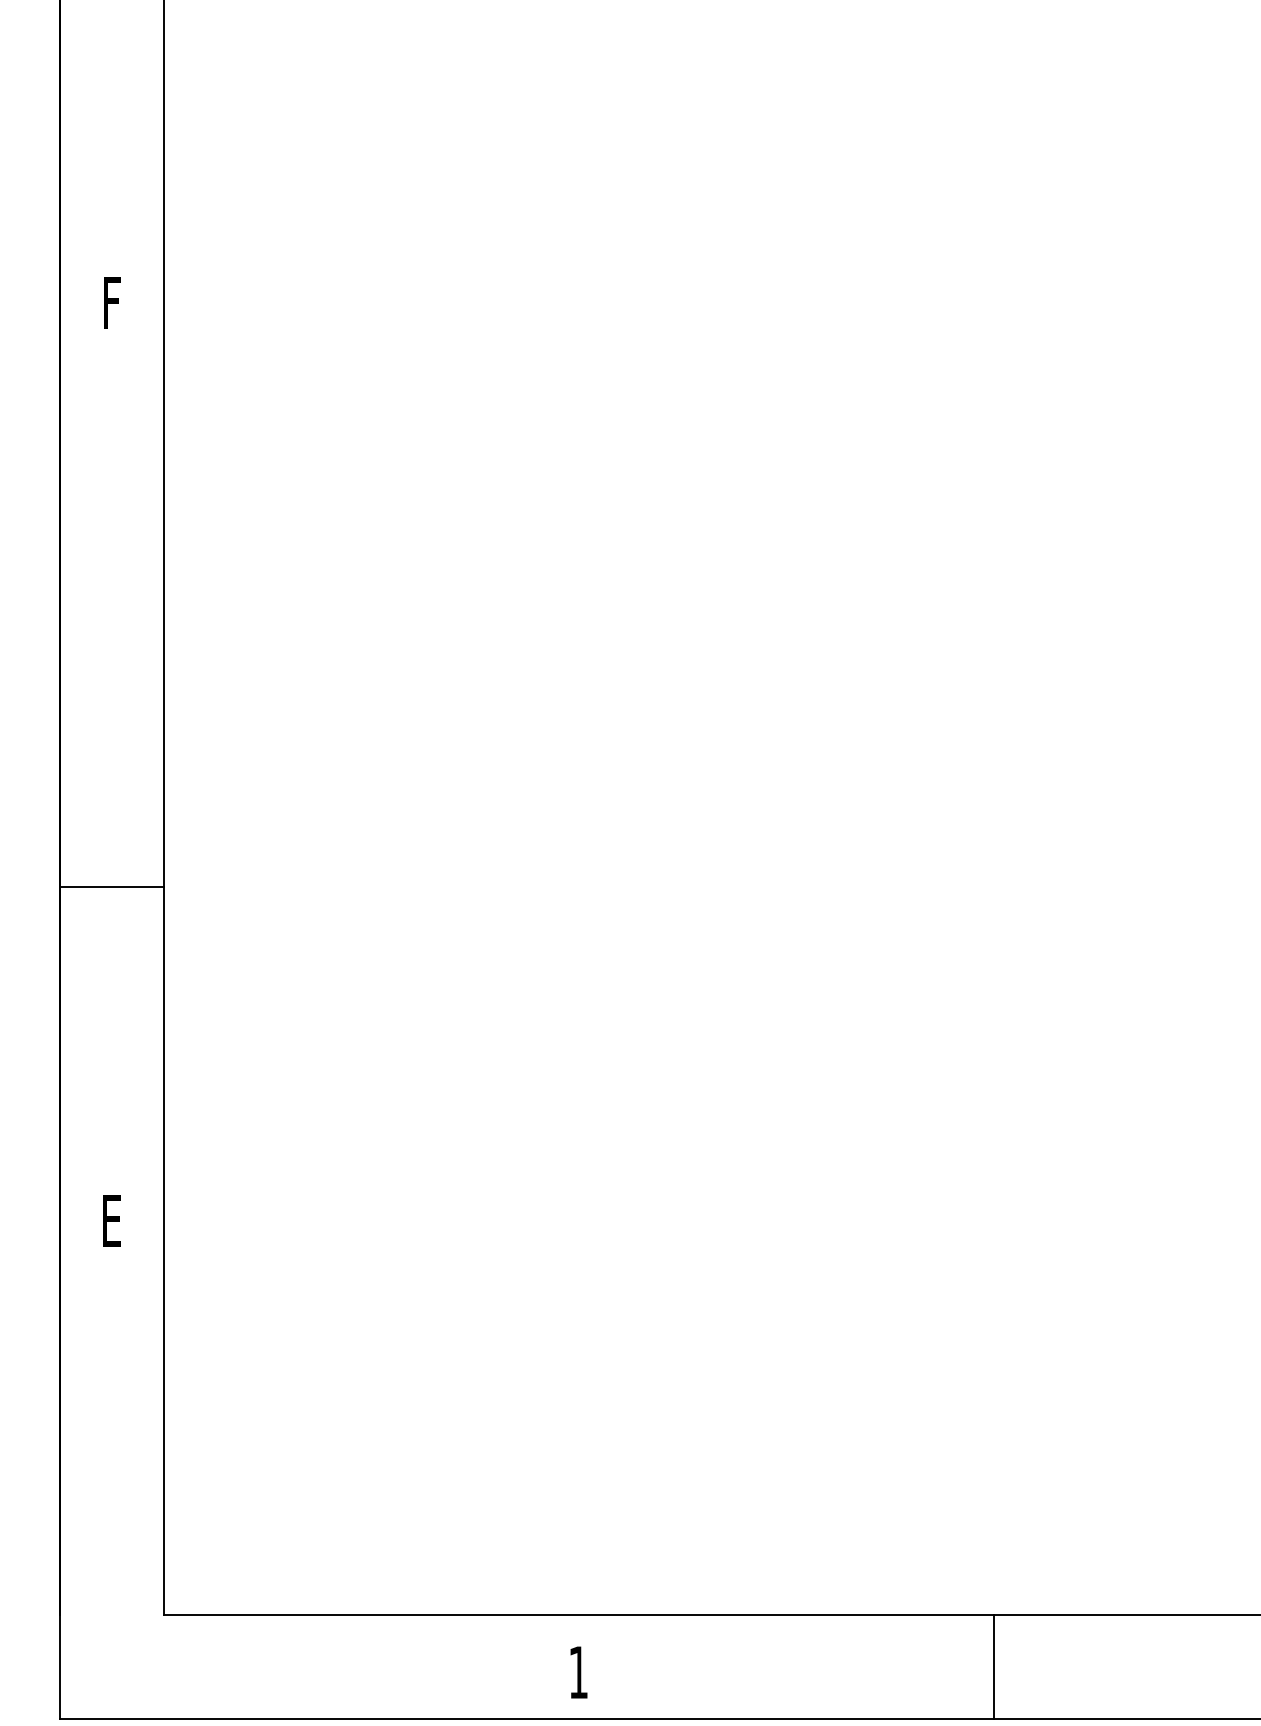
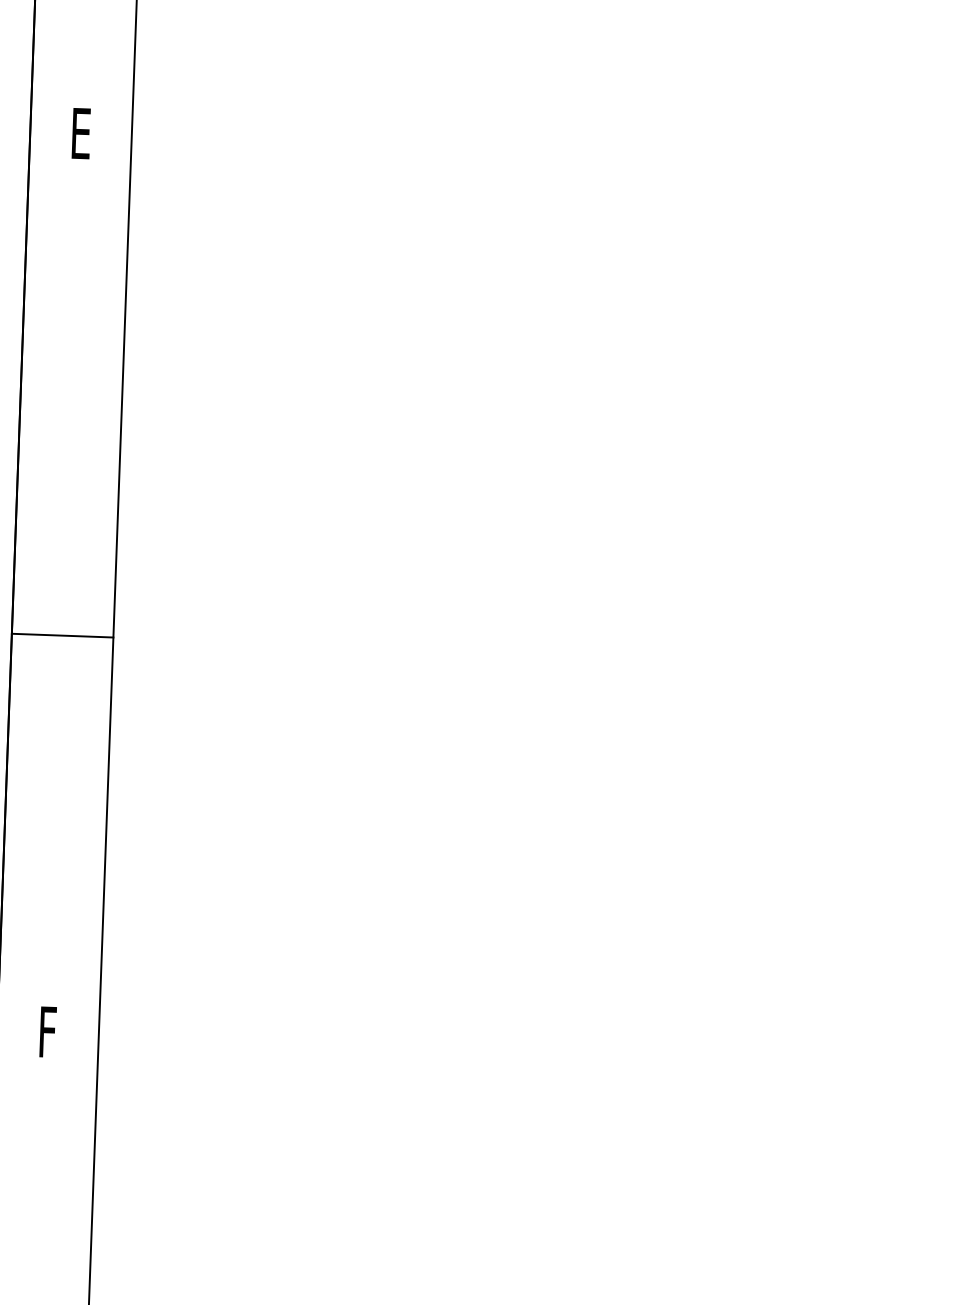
text: (112, 302) -> (81, 133), F -> E
line: (111, 886) -> (62, 635), moved
text: (111, 1220) -> (47, 1031), E -> F

